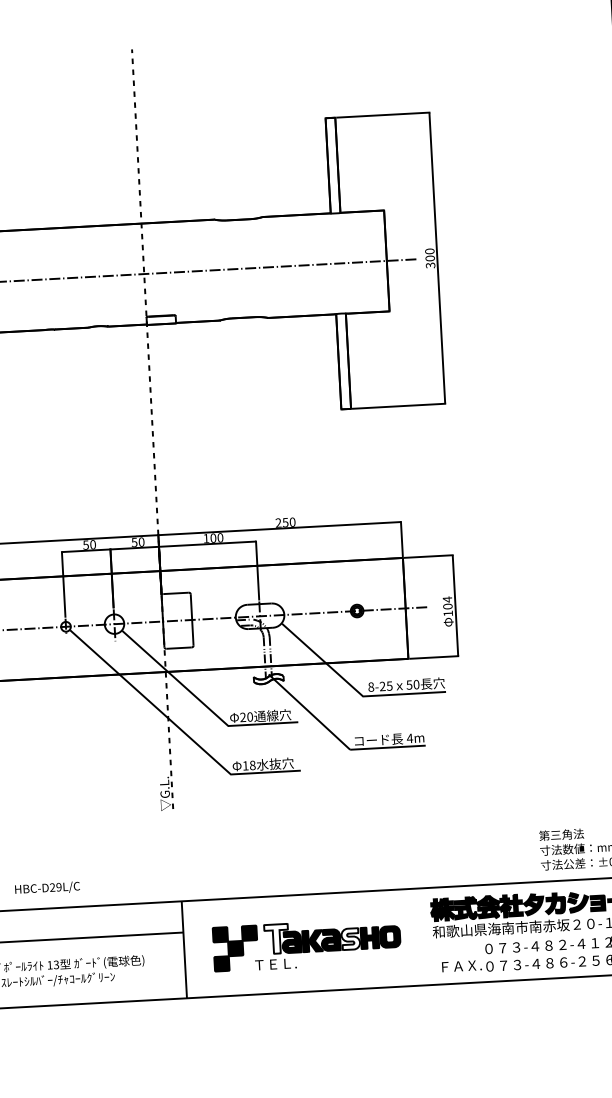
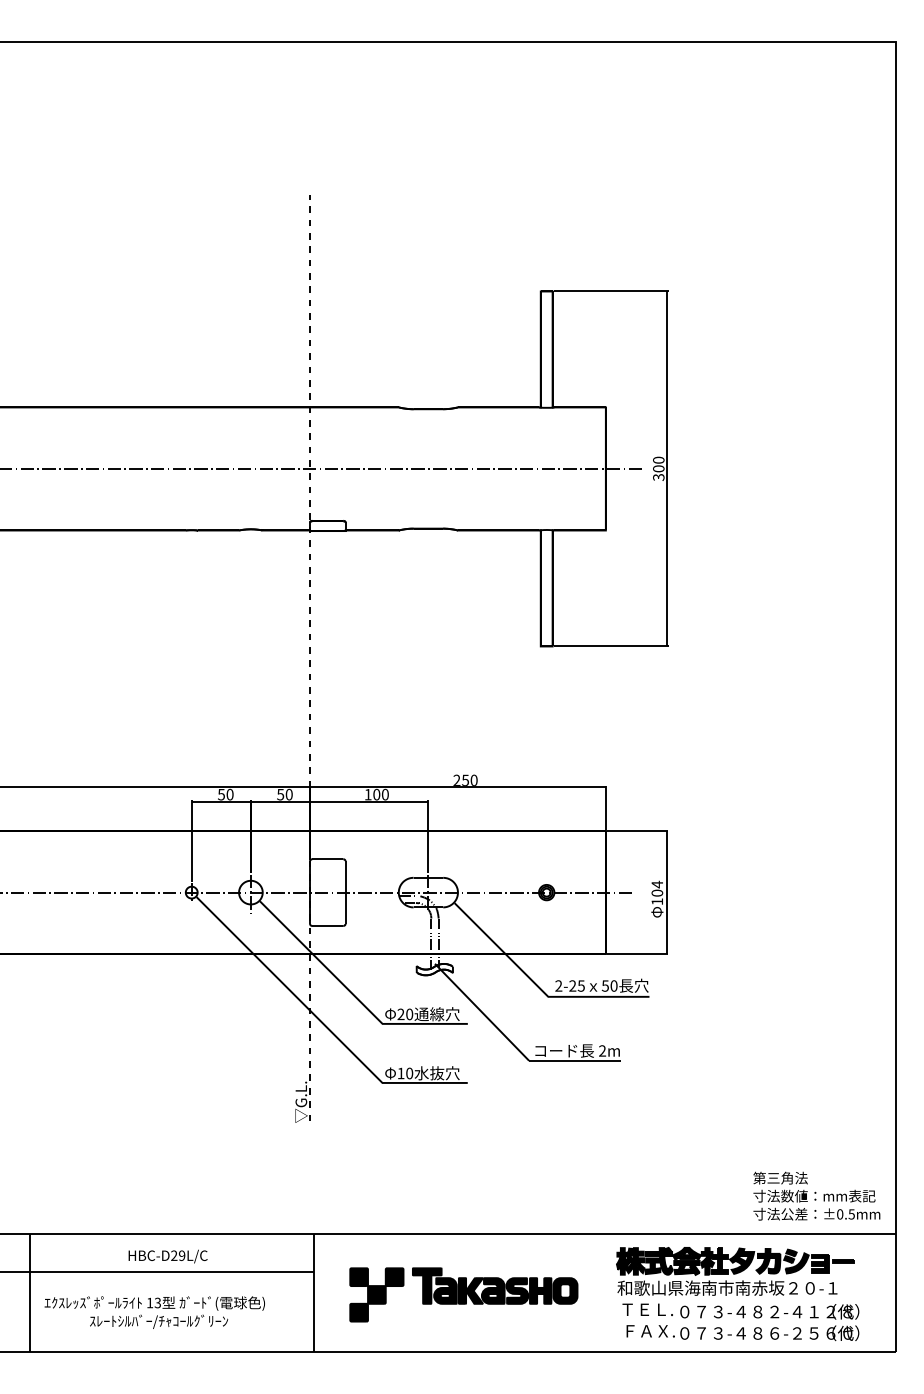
text: (370, 686) -> (558, 985), 8-25 -> 2-25
text: (409, 738) -> (602, 1050), 4m -> 2m
text: (252, 765) -> (409, 1073), 18 -> 10
text: (47, 888) -> (167, 1256), moved
fill: (275, 938) -> (426, 1285), added
fill: (350, 938) -> (517, 1290), added
text: (275, 964) -> (647, 1309), moved

